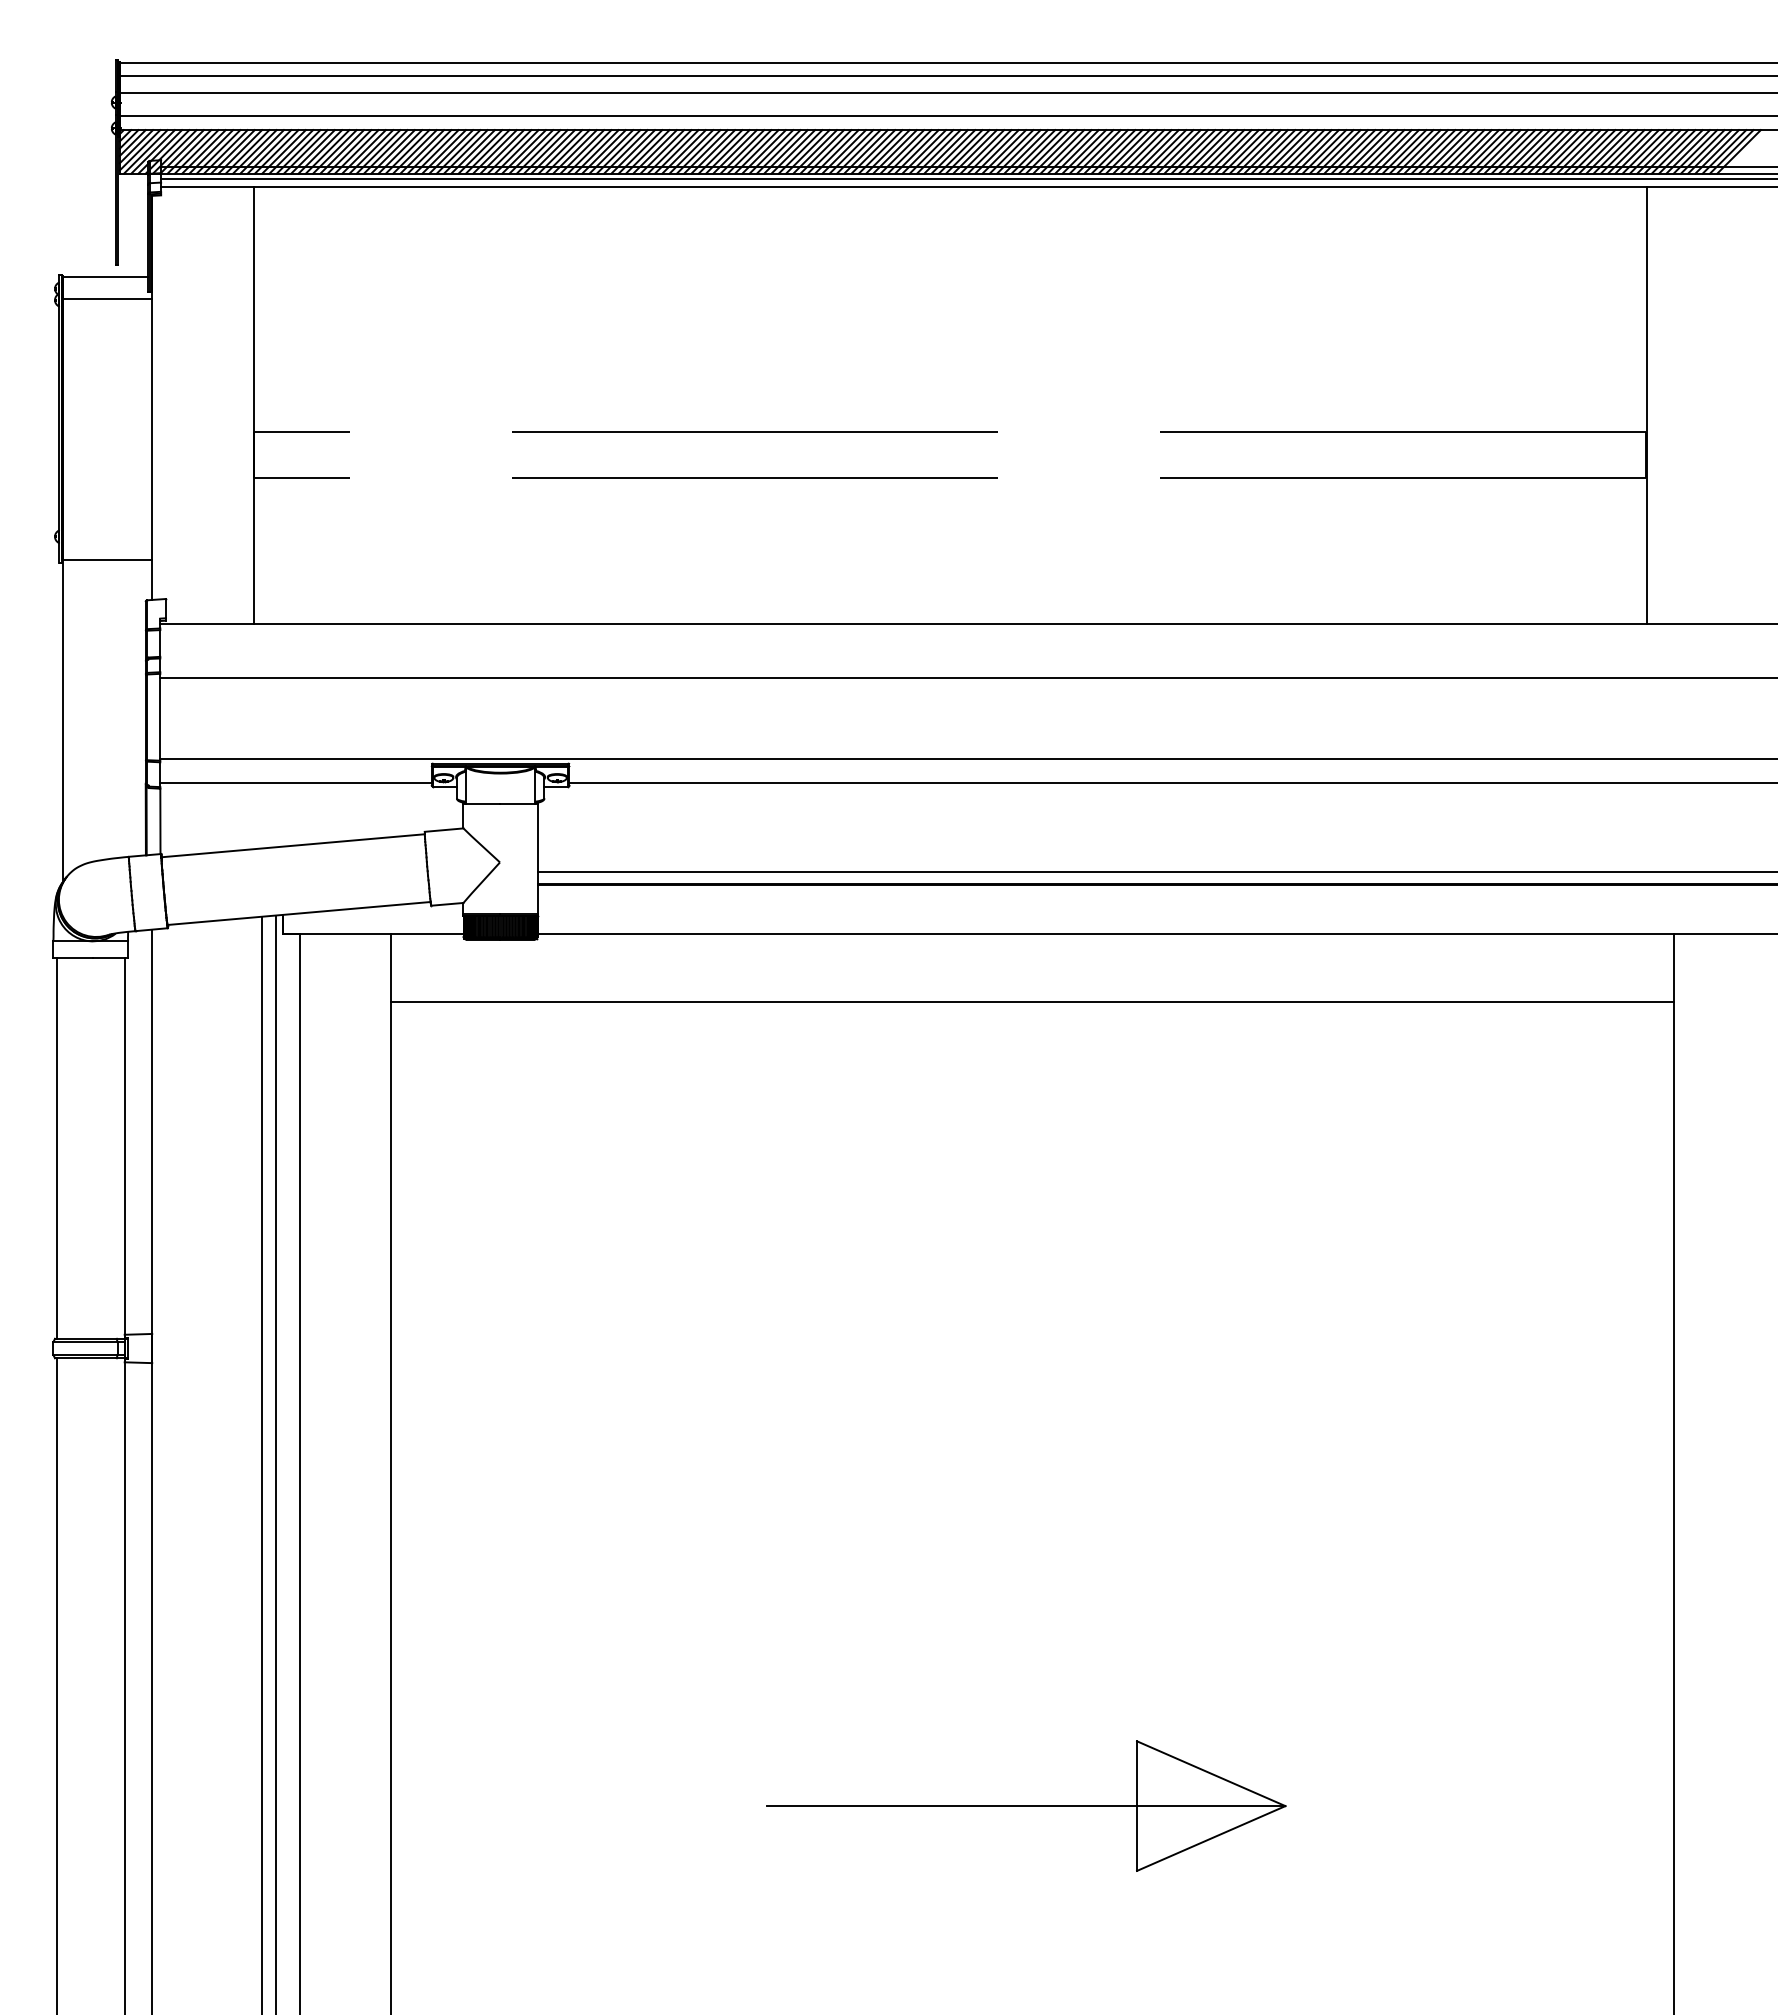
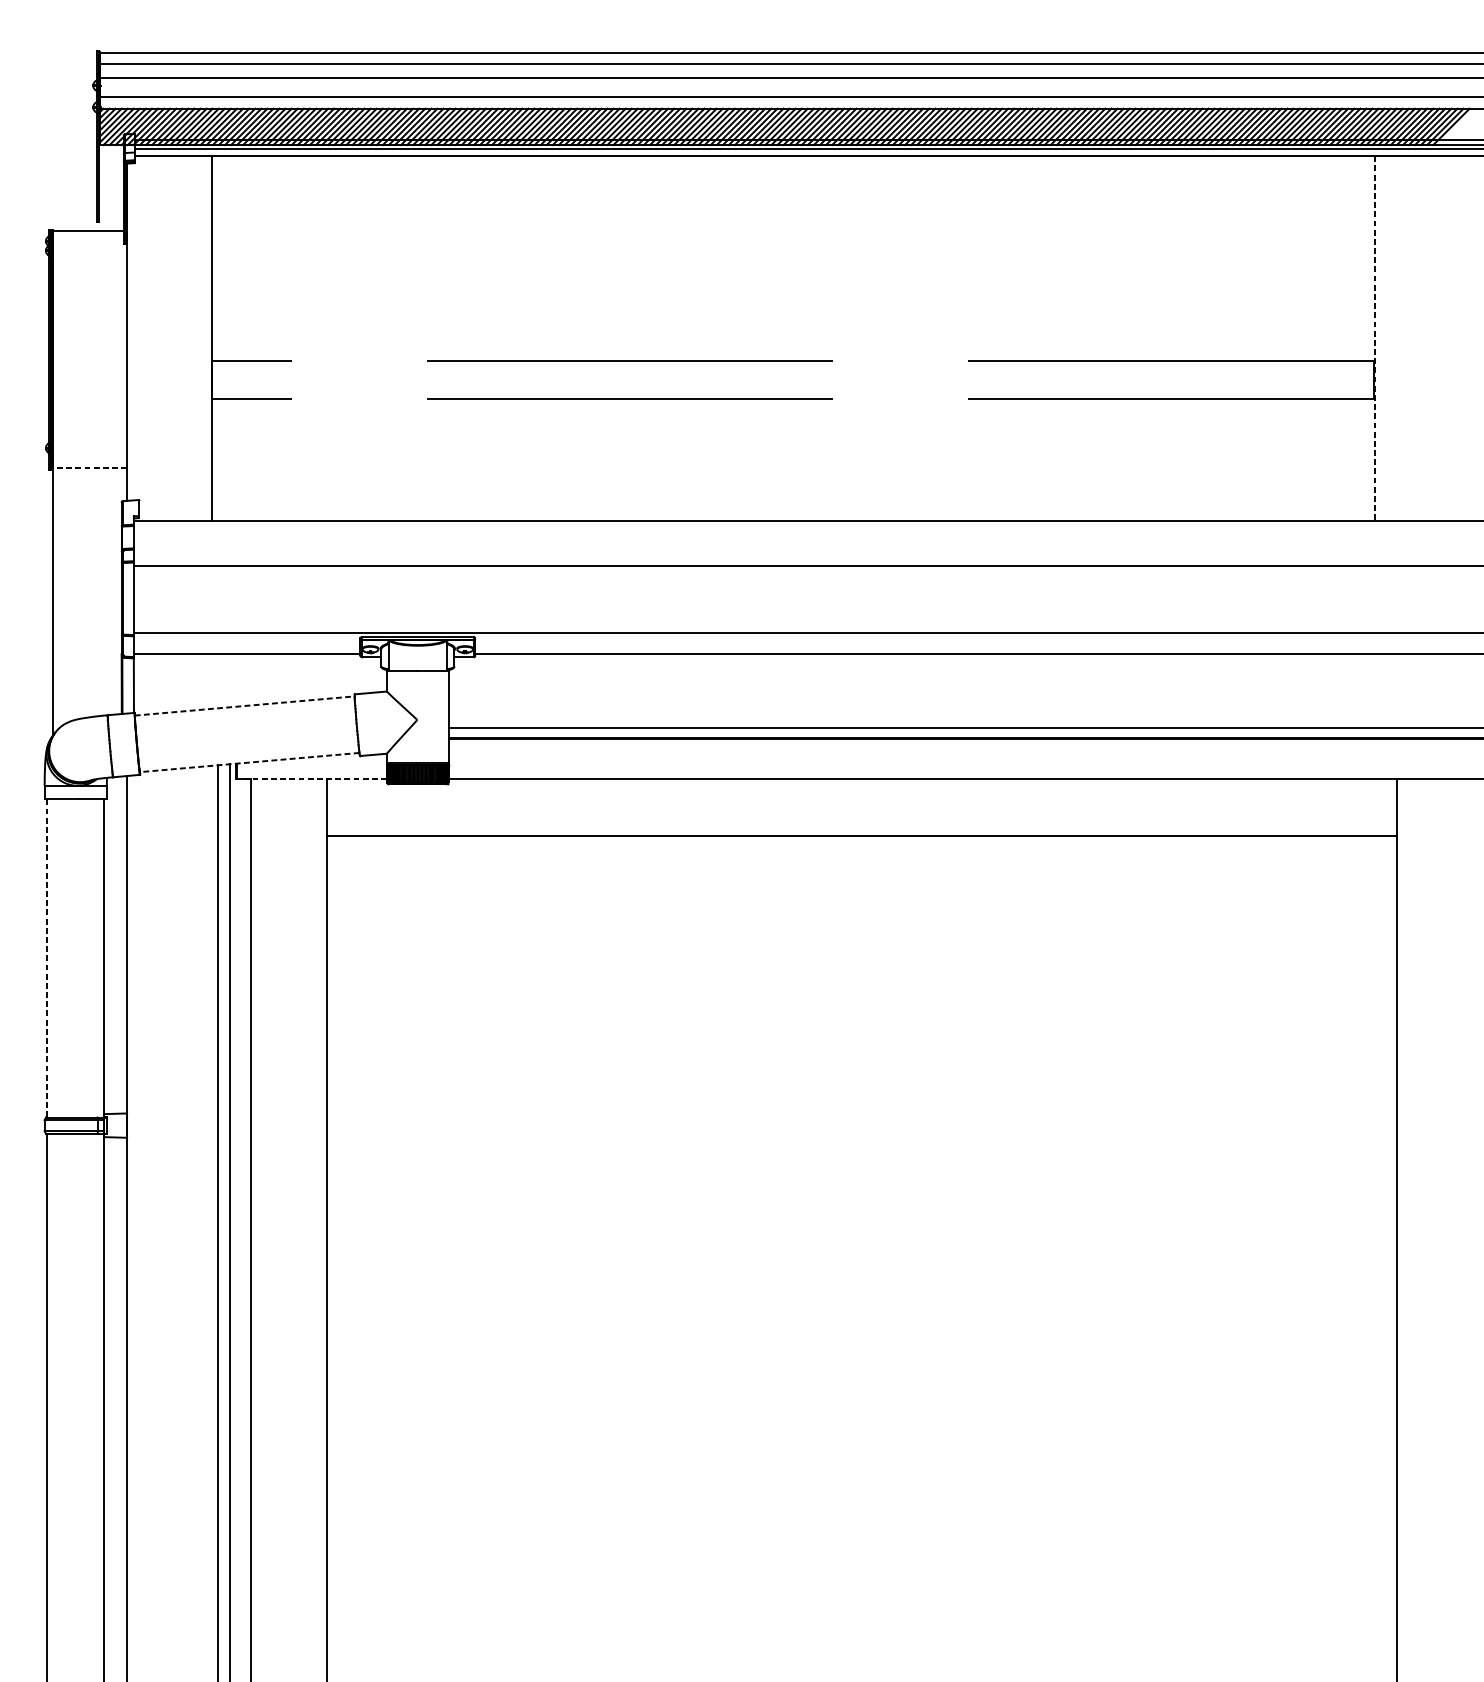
line: (107, 299) -> (89, 250), removed
line: (1646, 406) -> (1374, 339), solid -> dashed
line: (107, 560) -> (89, 467), solid -> dashed
line: (293, 845) -> (244, 705), solid -> dashed
line: (298, 913) -> (249, 762), solid -> dashed
line: (373, 933) -> (311, 779), solid -> dashed
line: (56, 1148) -> (47, 958), solid -> dashed
part: (1026, 1805) -> (856, 1507), removed

